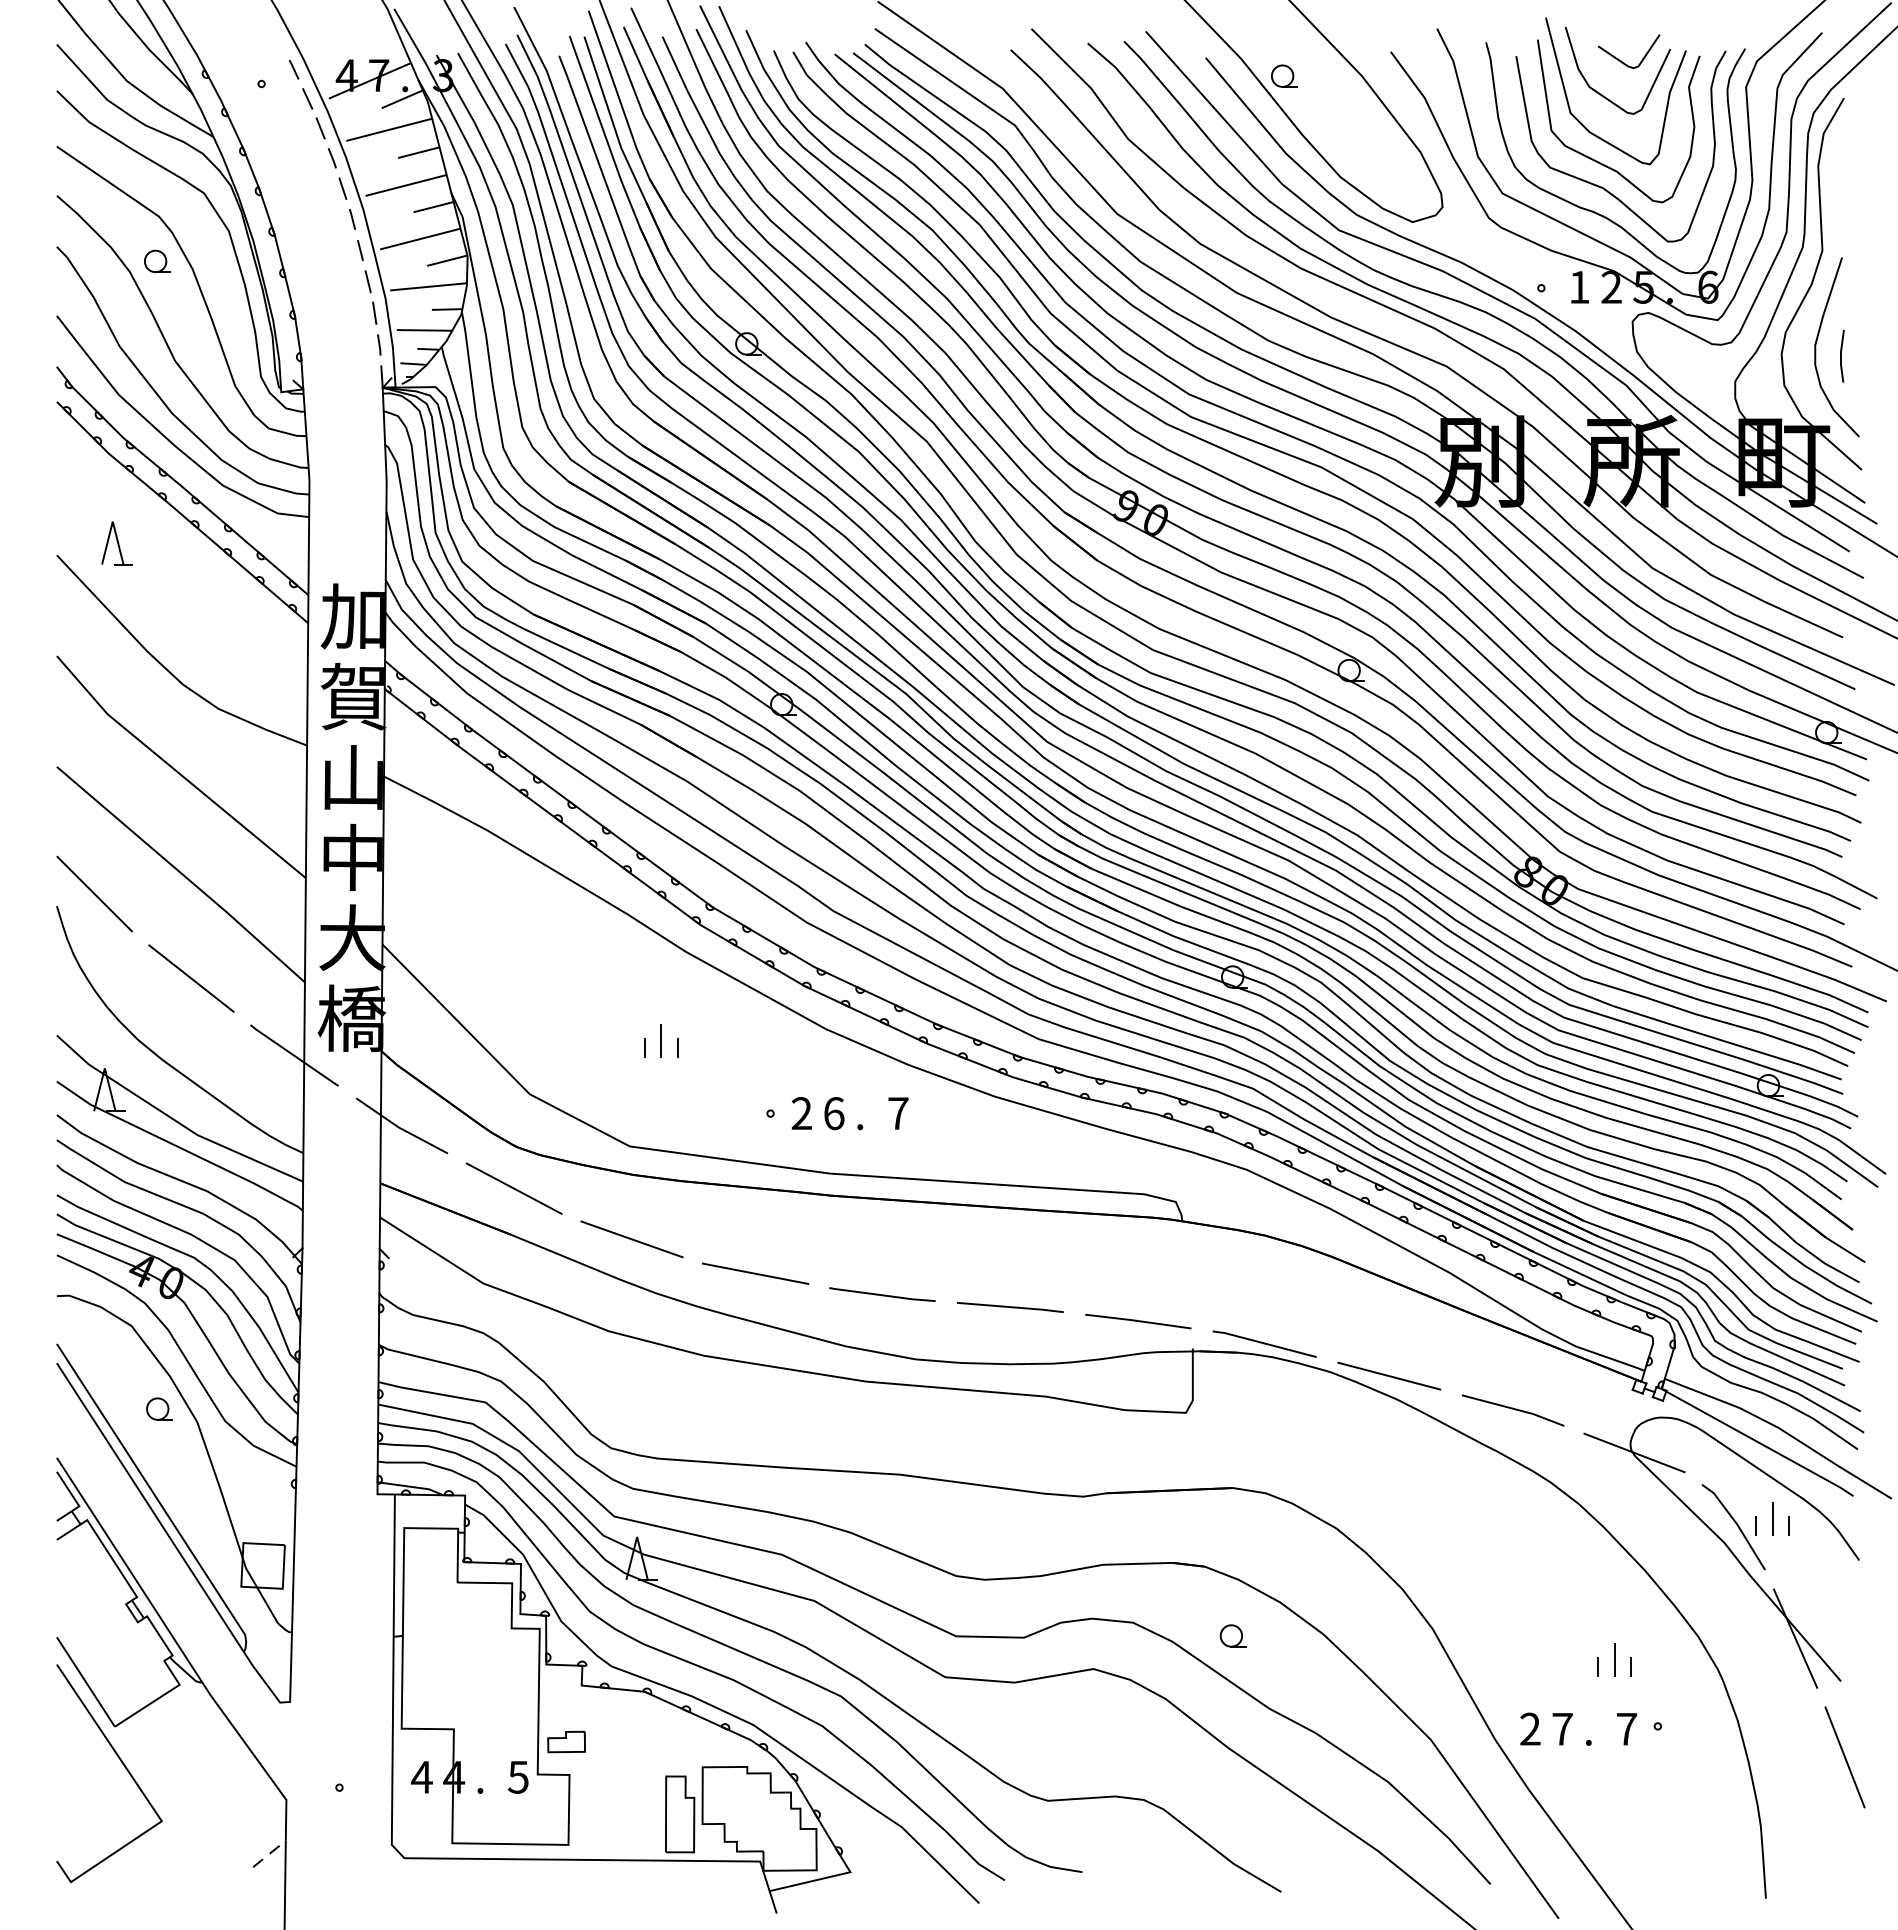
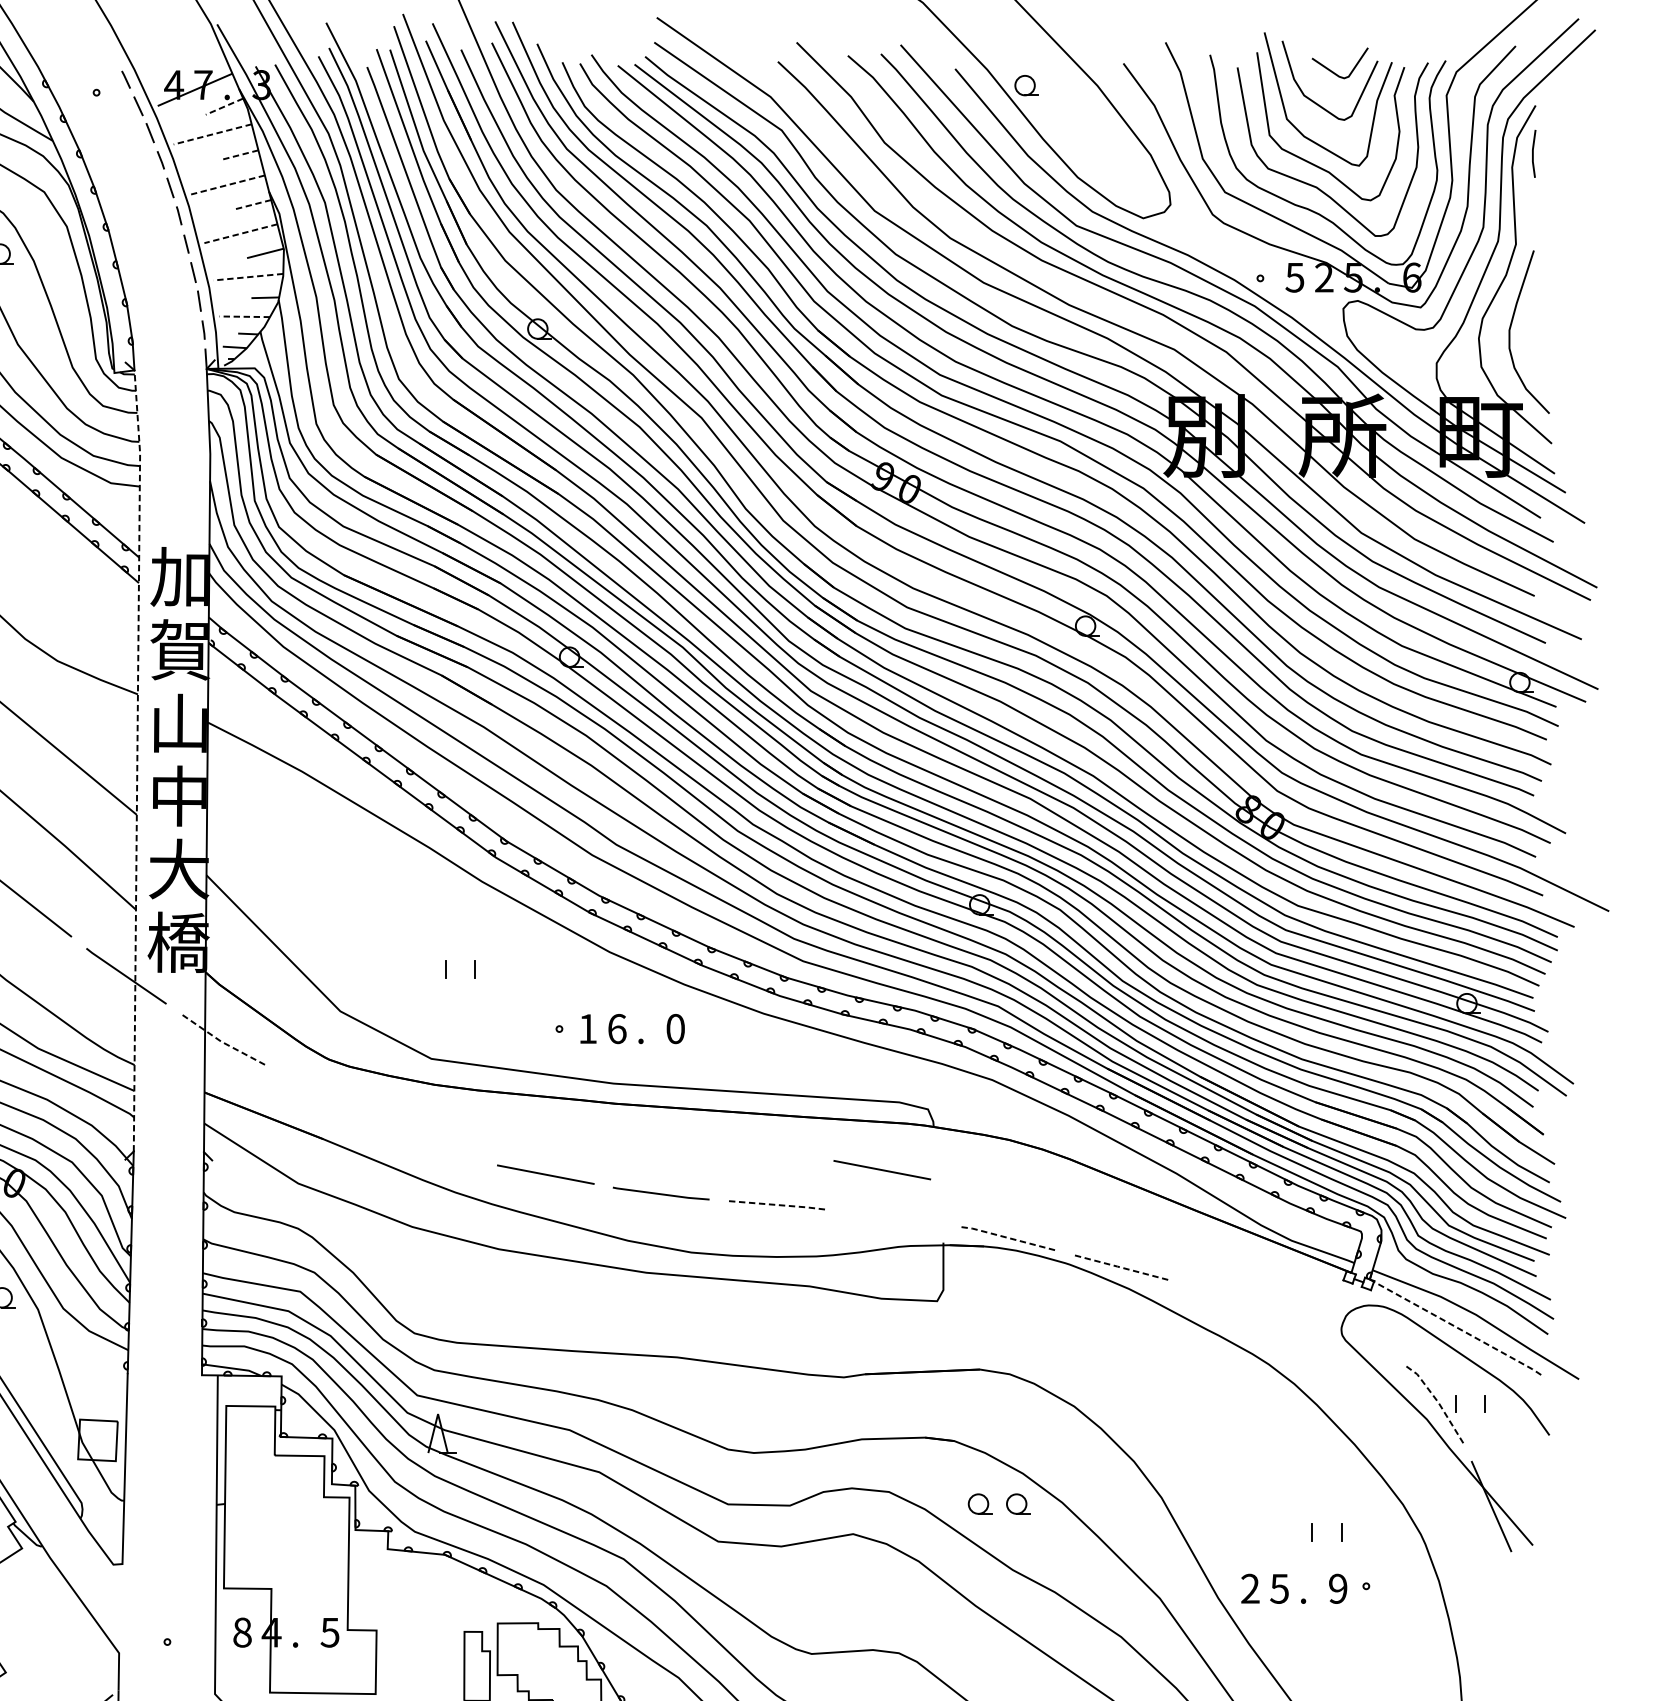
line: (401, 99) -> (223, 106), solid -> dashed
line: (388, 129) -> (211, 134), solid -> dashed
line: (418, 152) -> (239, 155), solid -> dashed
line: (406, 185) -> (228, 185), solid -> dashed
line: (433, 207) -> (252, 205), solid -> dashed
line: (420, 239) -> (241, 234), solid -> dashed
line: (428, 286) -> (248, 276), solid -> dashed
text: (1578, 287) -> (1294, 277), 1 -> 5
line: (424, 330) -> (244, 316), solid -> dashed
line: (1841, 355) -> (1533, 153), moved
line: (306, 817) -> (137, 759), solid -> dashed
line: (661, 1040) -> (460, 962), removed
text: (801, 1113) -> (587, 1028), 2 -> 1
text: (898, 1113) -> (675, 1028), 7 -> 0
line: (400, 1128) -> (222, 1042), solid -> dashed
line: (513, 1188) -> (325, 1097), removed
line: (631, 1239) -> (432, 1143), removed
line: (1125, 1268) -> (882, 1169), added
line: (1011, 1307) -> (778, 1205), solid -> dashed
line: (1138, 1321) -> (894, 1218), removed
line: (1264, 1343) -> (1008, 1238), solid -> dashed
line: (1389, 1376) -> (1122, 1268), solid -> dashed
line: (1512, 1409) -> (1234, 1298), removed
line: (1757, 1442) -> (1456, 1328), solid -> dashed
line: (1634, 1452) -> (1345, 1337), removed
line: (1772, 1518) -> (1470, 1397), removed
line: (1737, 1524) -> (1438, 1402), solid -> dashed
part: (1274, 1635) -> (1017, 1503), added
line: (1614, 1660) -> (1326, 1526), removed
text: (1626, 1728) -> (1337, 1588), 7 -> 9
text: (1562, 1729) -> (1279, 1589), 7 -> 5
part: (566, 1741) -> (373, 1600), removed
line: (1844, 1757) -> (1536, 1614), removed
text: (421, 1776) -> (241, 1631), 4 -> 8

